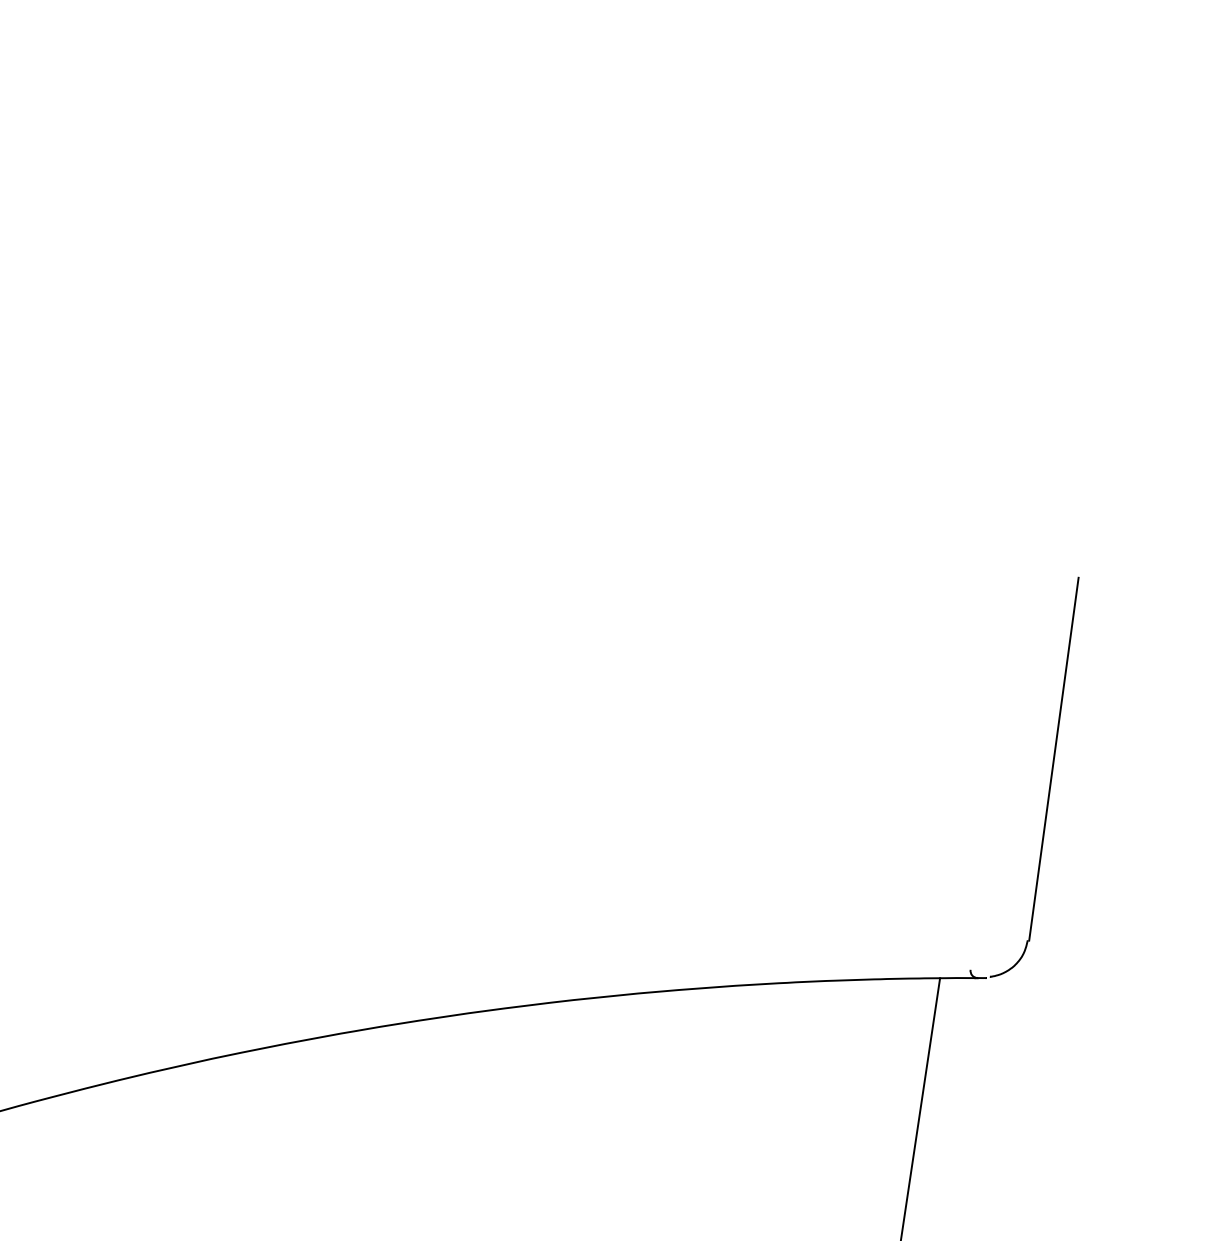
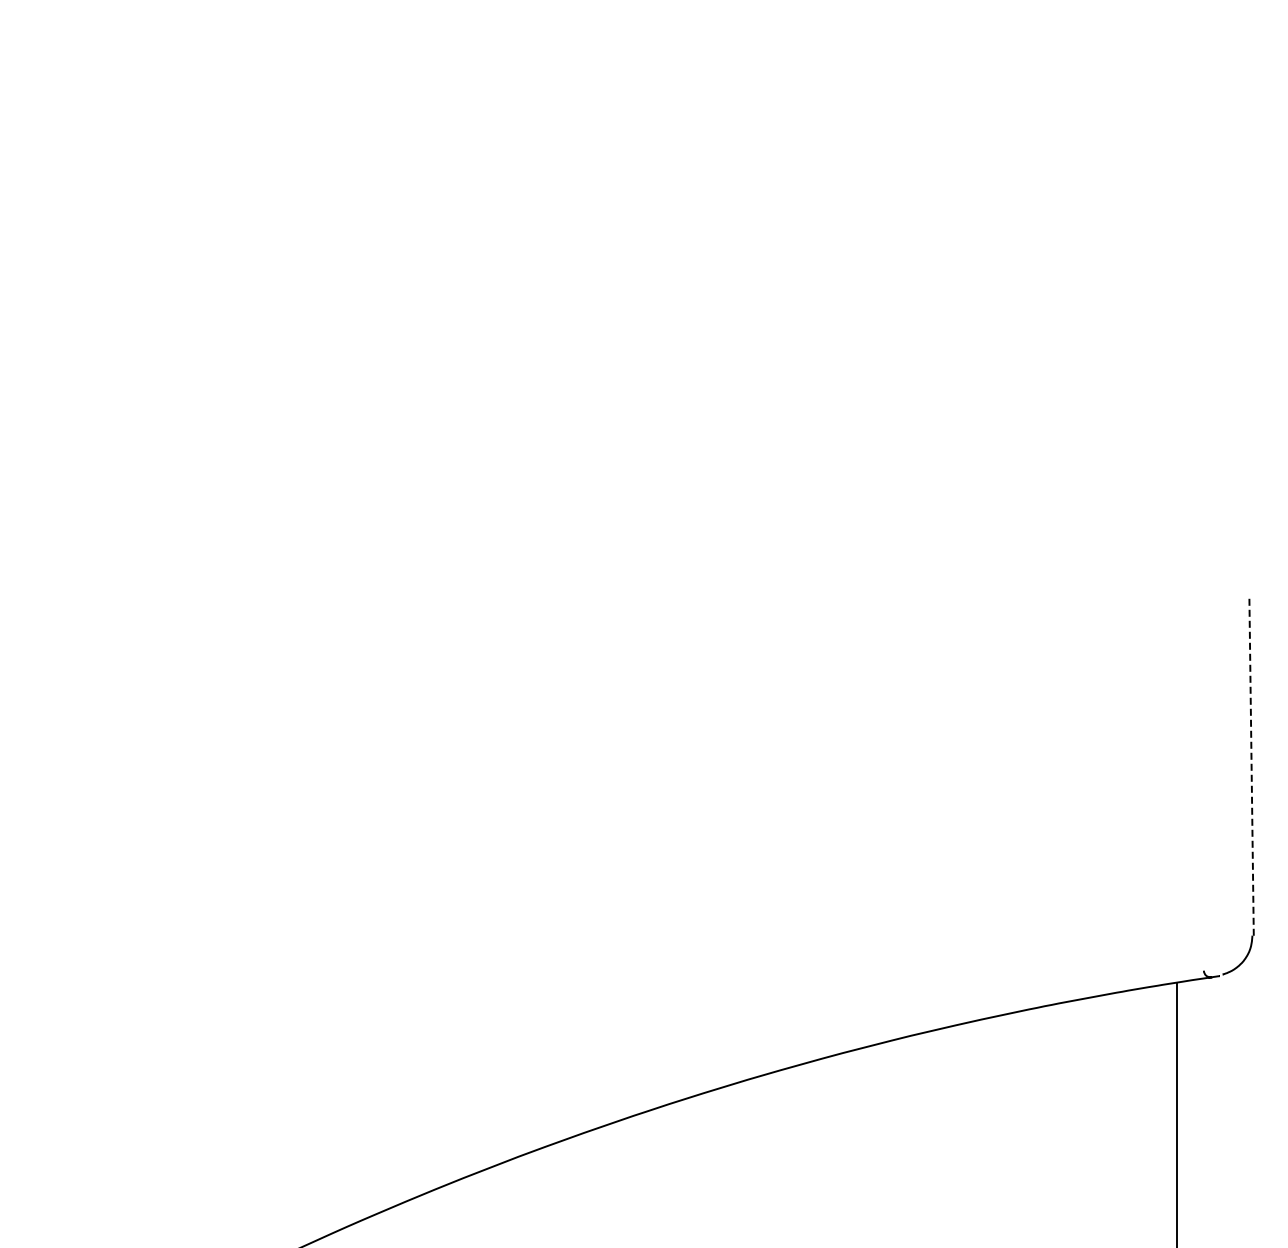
line: (1053, 759) -> (1251, 765), solid -> dashed

